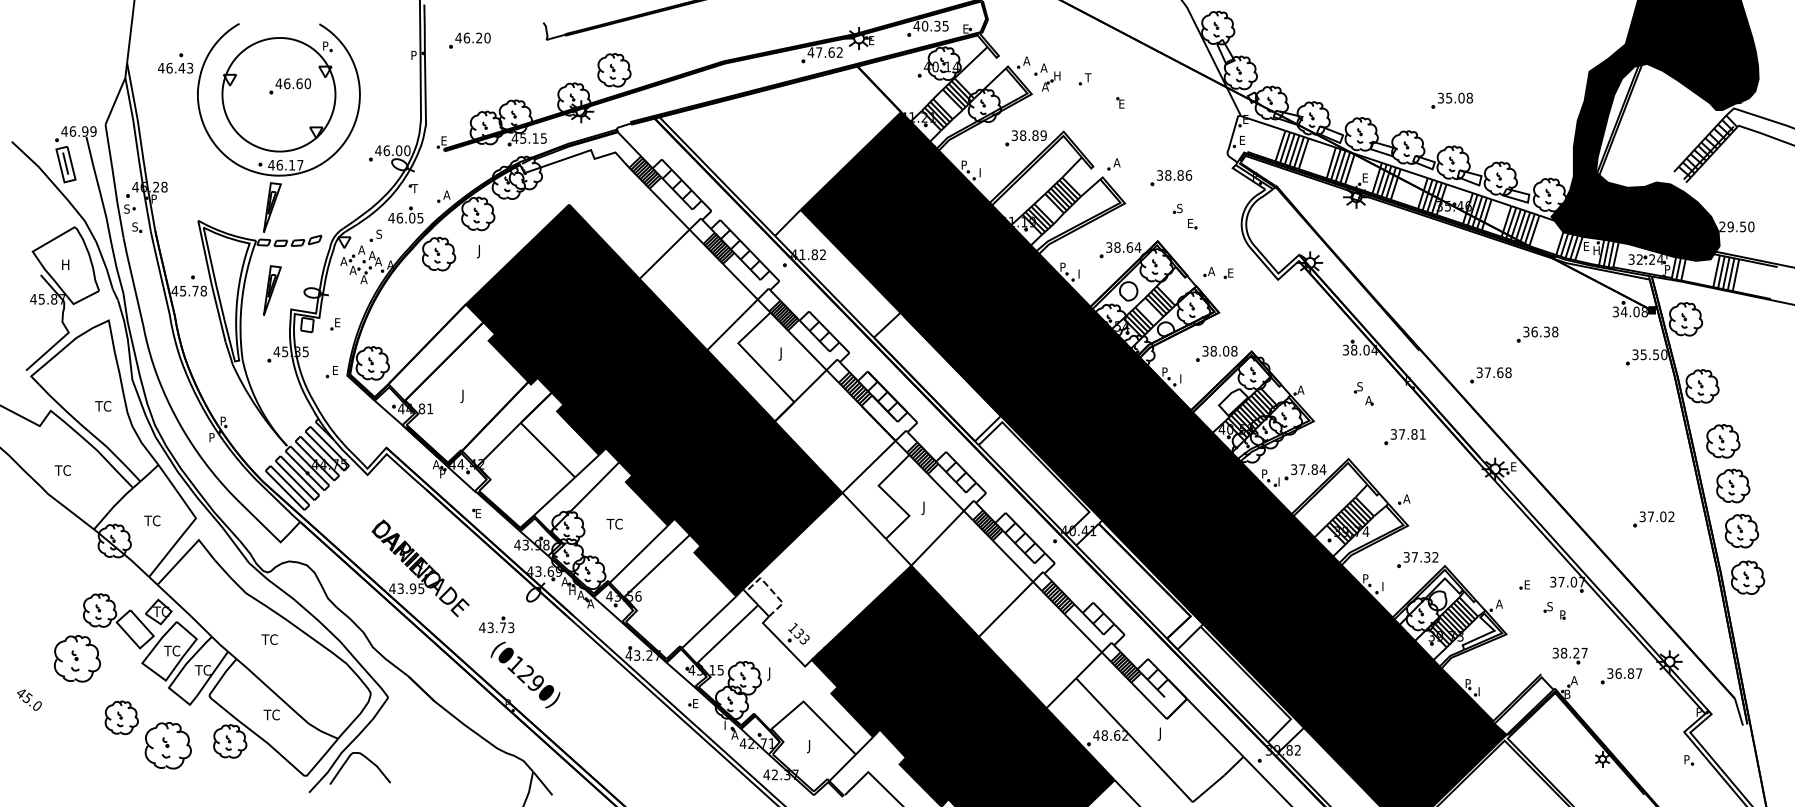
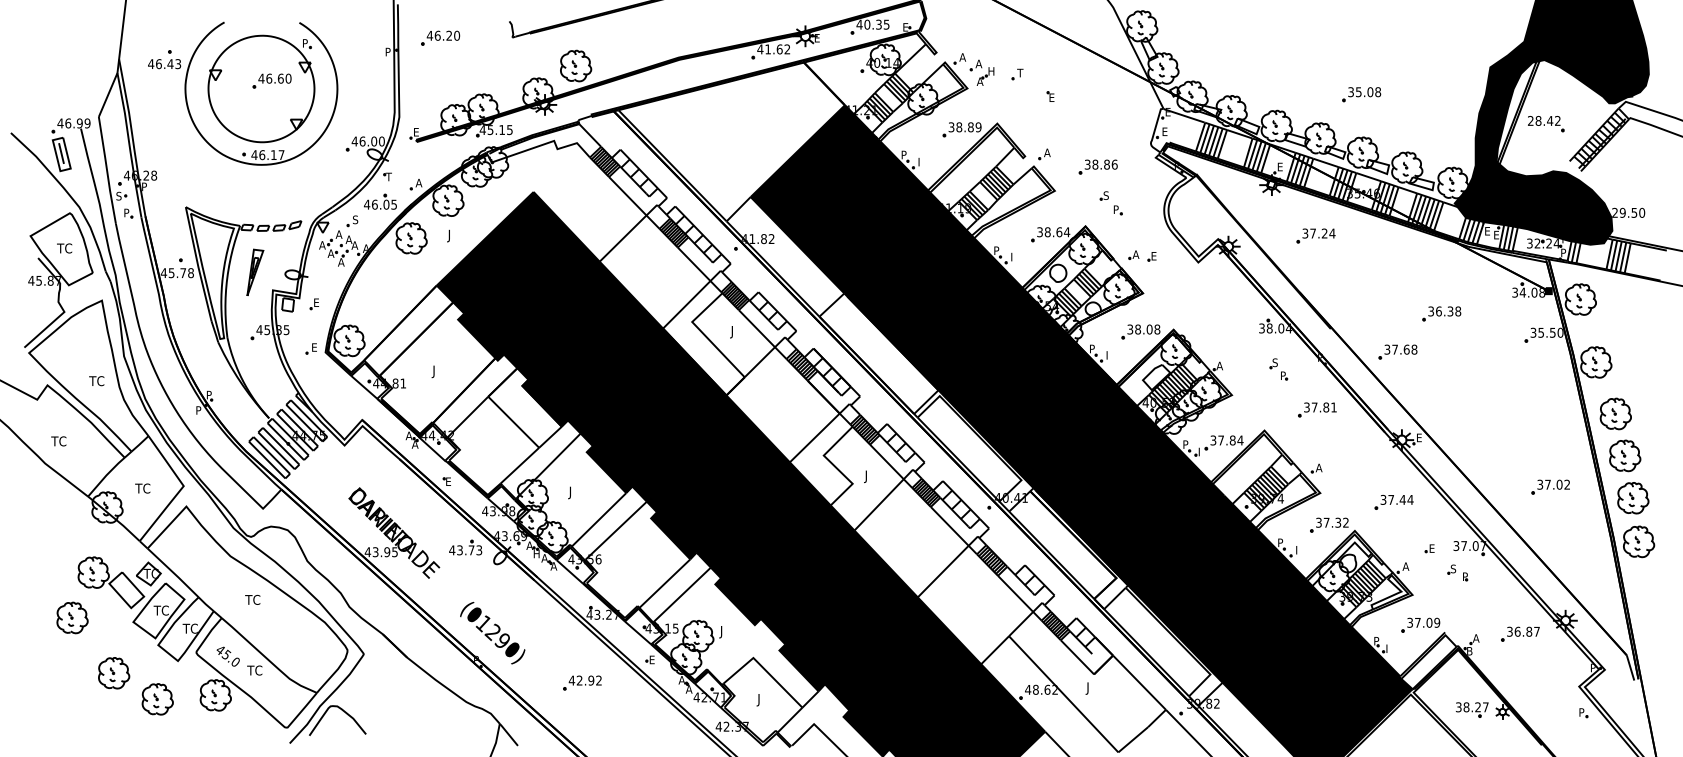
text: (819, 52) -> (768, 49), 47.62 -> 41.62
part: (1648, 131) -> (1545, 123), added
part: (272, 207) -> (255, 194), removed
text: (1191, 223) -> (1117, 209), E -> P
text: (134, 226) -> (126, 212), S -> P
text: (1596, 250) -> (1496, 235), H -> E
part: (1403, 251) -> (1315, 235), added
text: (68, 264) -> (64, 248), H -> TC
text: (1368, 400) -> (1283, 375), A -> P
text: (442, 473) -> (414, 444), P -> A
text: (613, 525) -> (575, 492), TC -> J
part: (1486, 535) -> (1393, 502), added
fill: (826, 579) -> (774, 543), added
part: (496, 624) -> (465, 547), moved
part: (1569, 655) -> (1471, 709), moved
part: (77, 658) -> (72, 617), size x0.71
part: (1514, 666) -> (1420, 625), added
text: (29, 699) -> (228, 656), moved
text: (726, 724) -> (681, 679), I -> A
part: (620, 728) -> (581, 683), added
part: (168, 745) -> (157, 699), size x0.71

